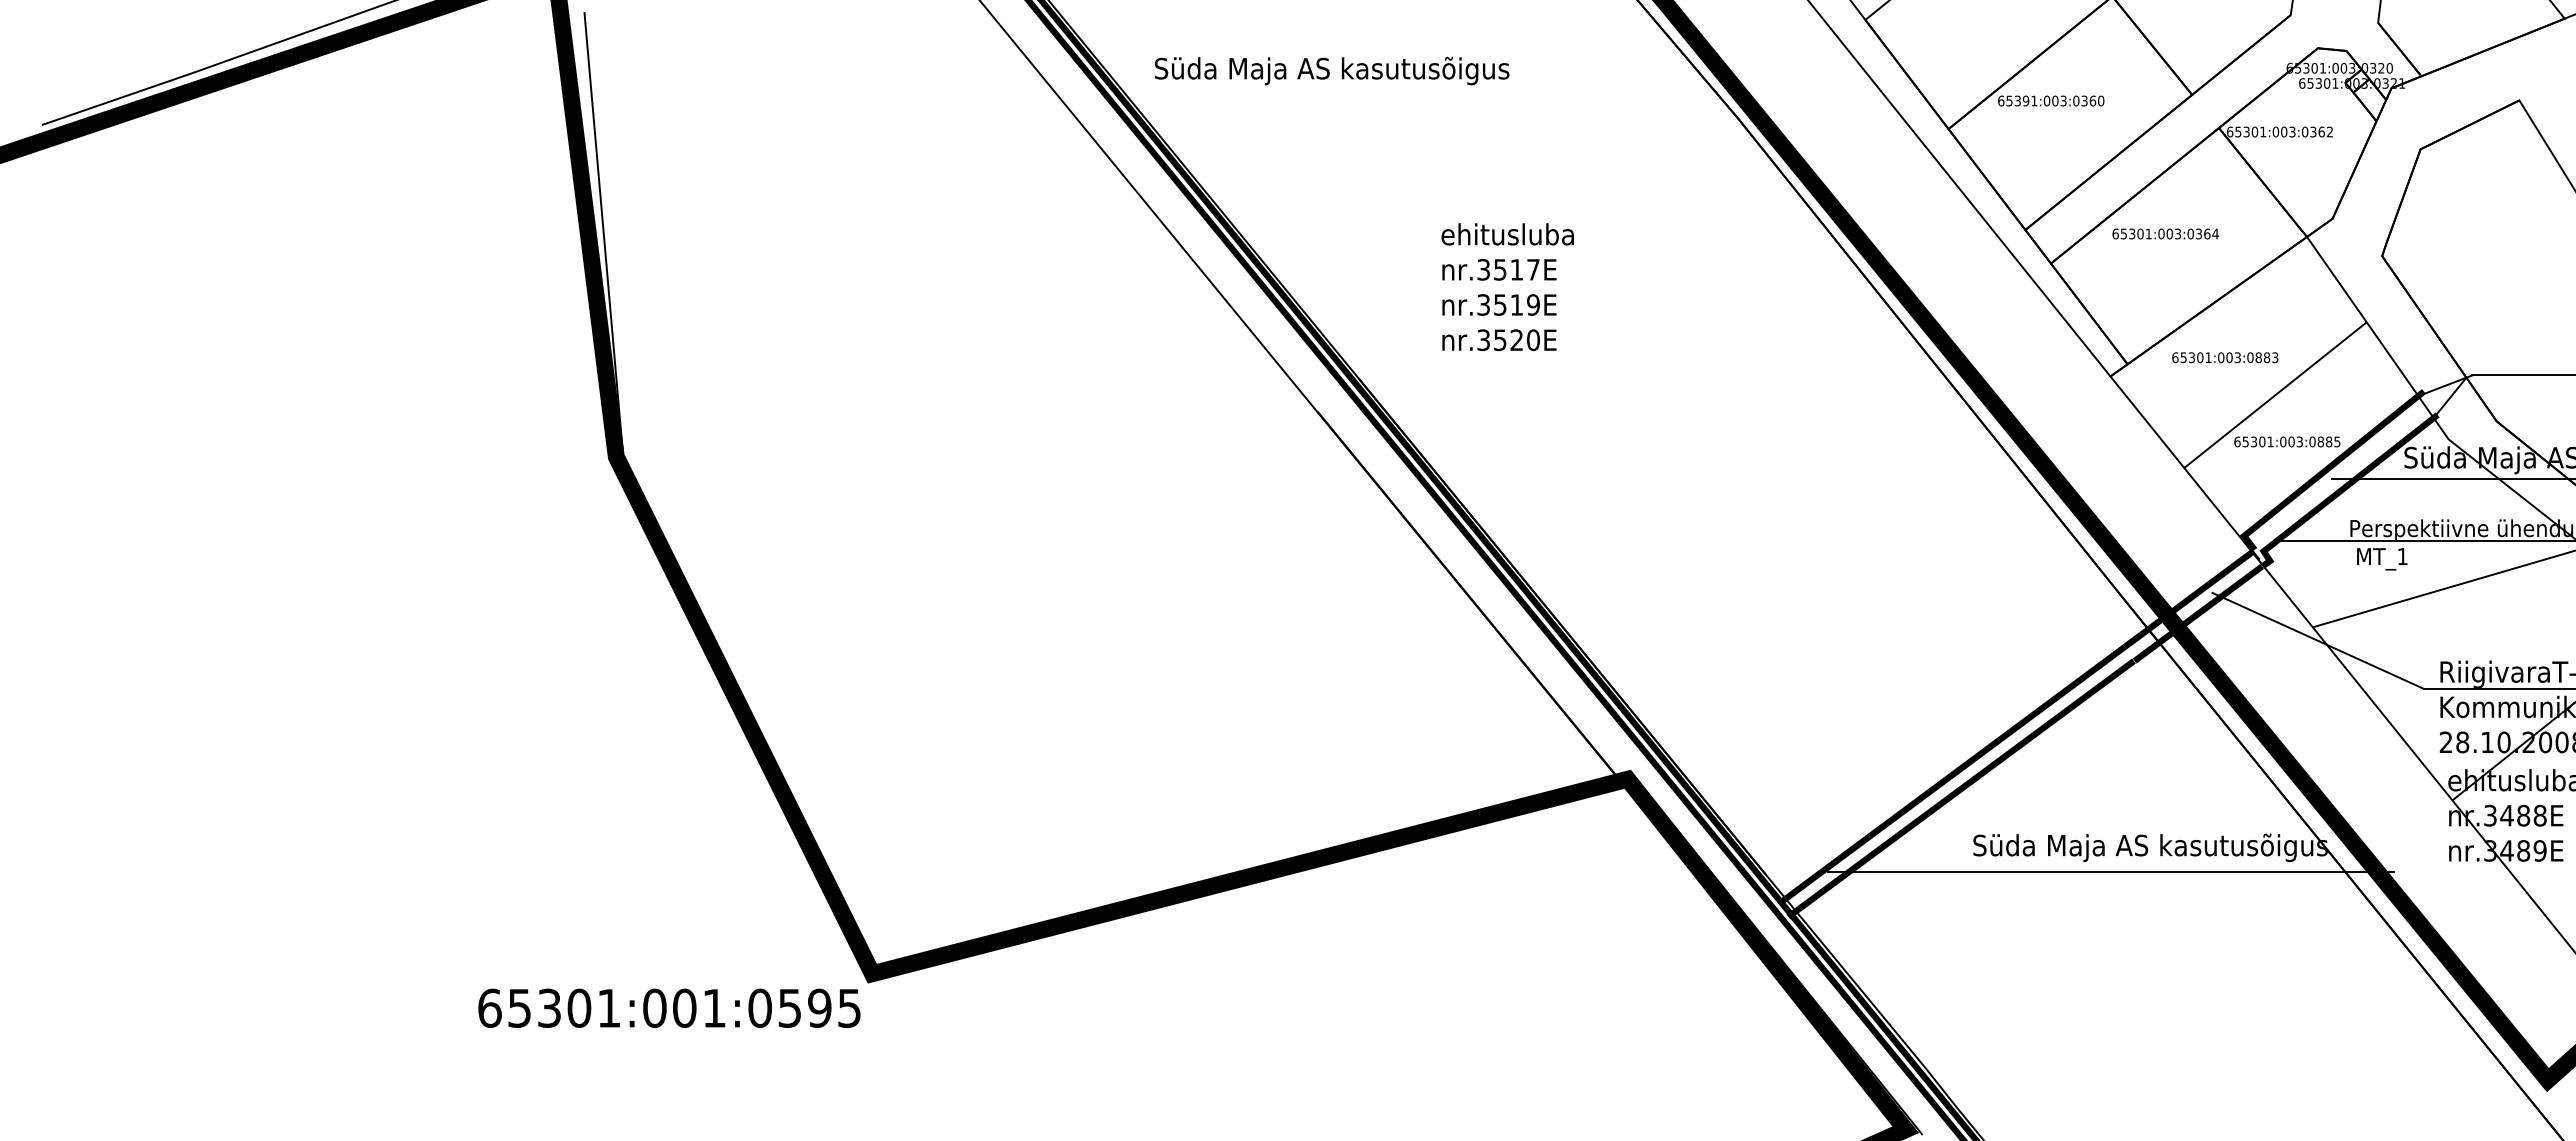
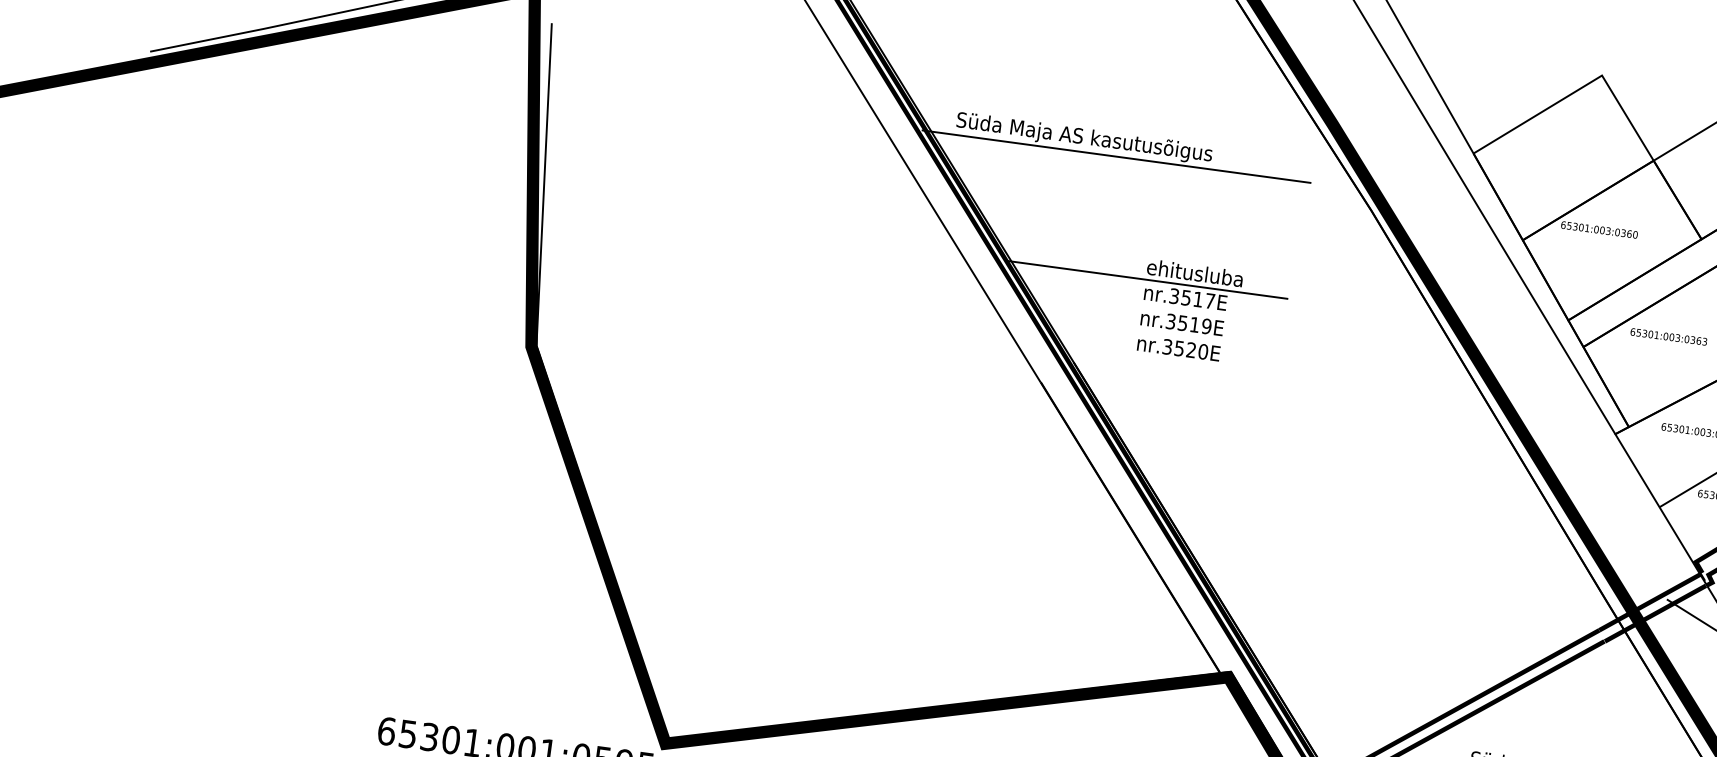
line: (1378, 90) -> (1116, 156), added
text: (2025, 101) -> (1580, 227), 65391:003:0360 -> 65301:003:0360
text: (2215, 233) -> (1704, 341), 65301:003:0364 -> 65301:003:0363
line: (1444, 252) -> (1147, 280), added

